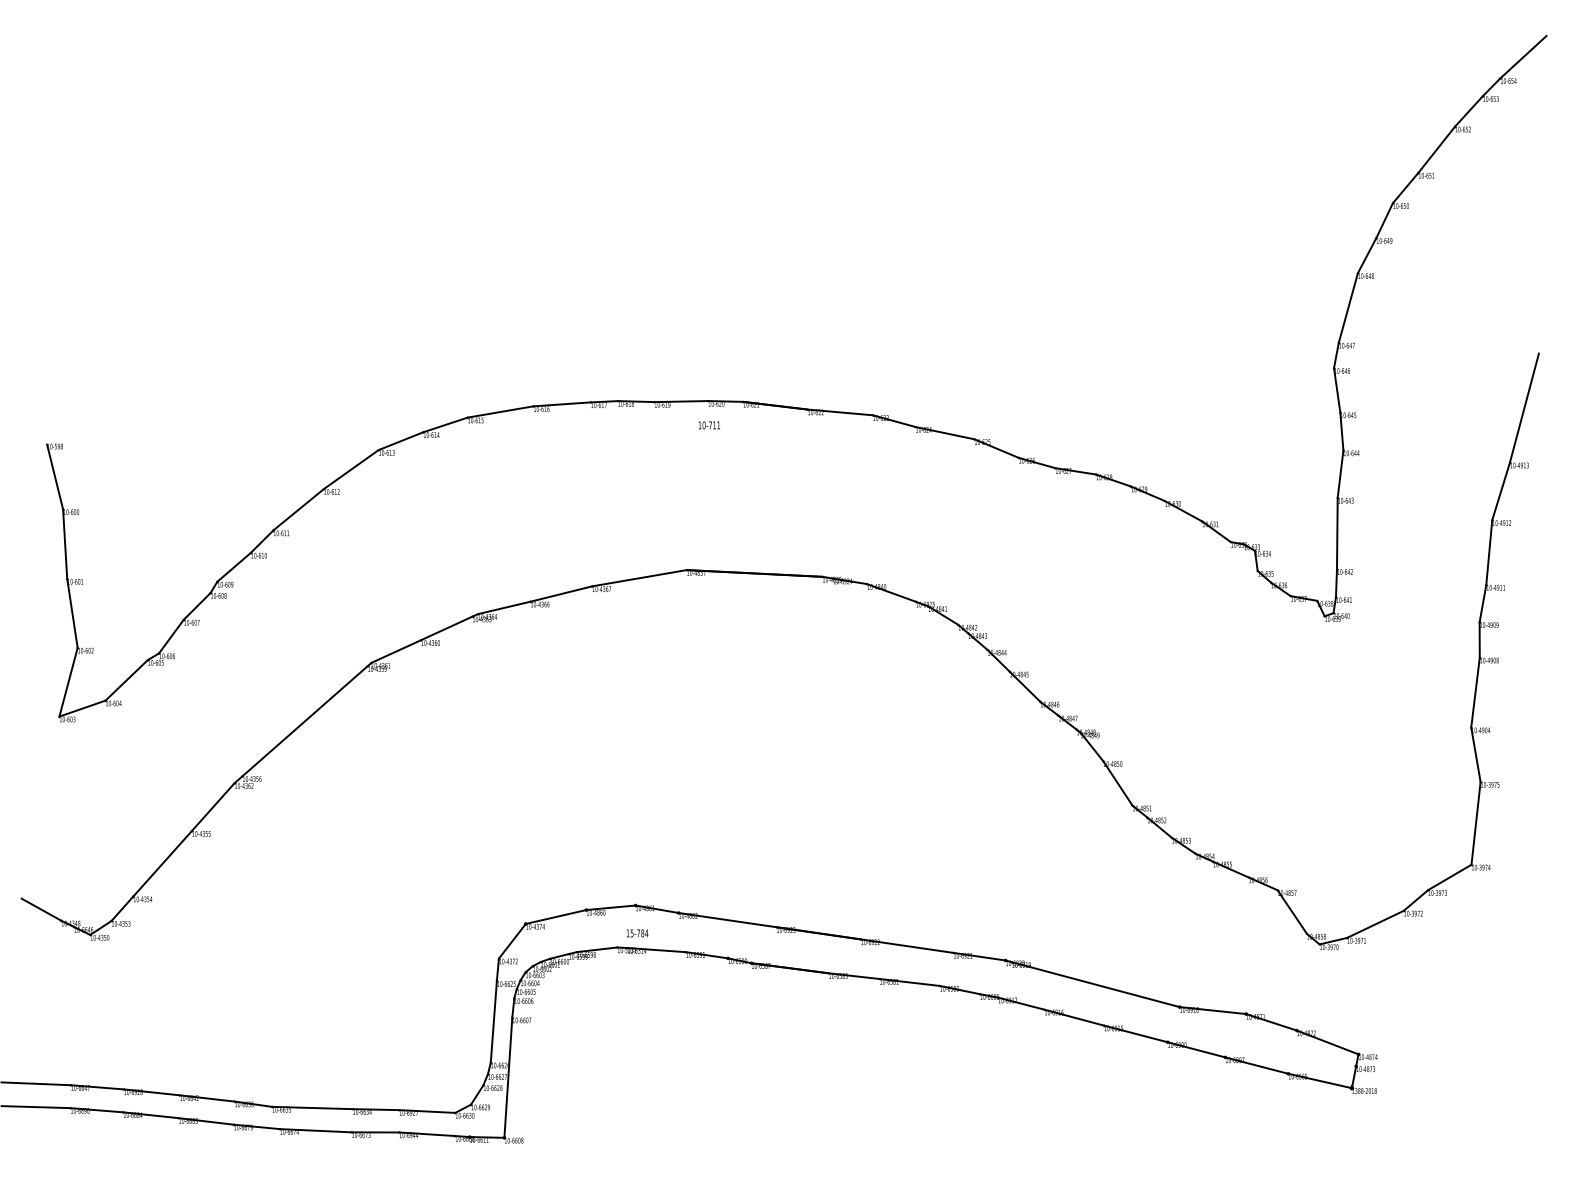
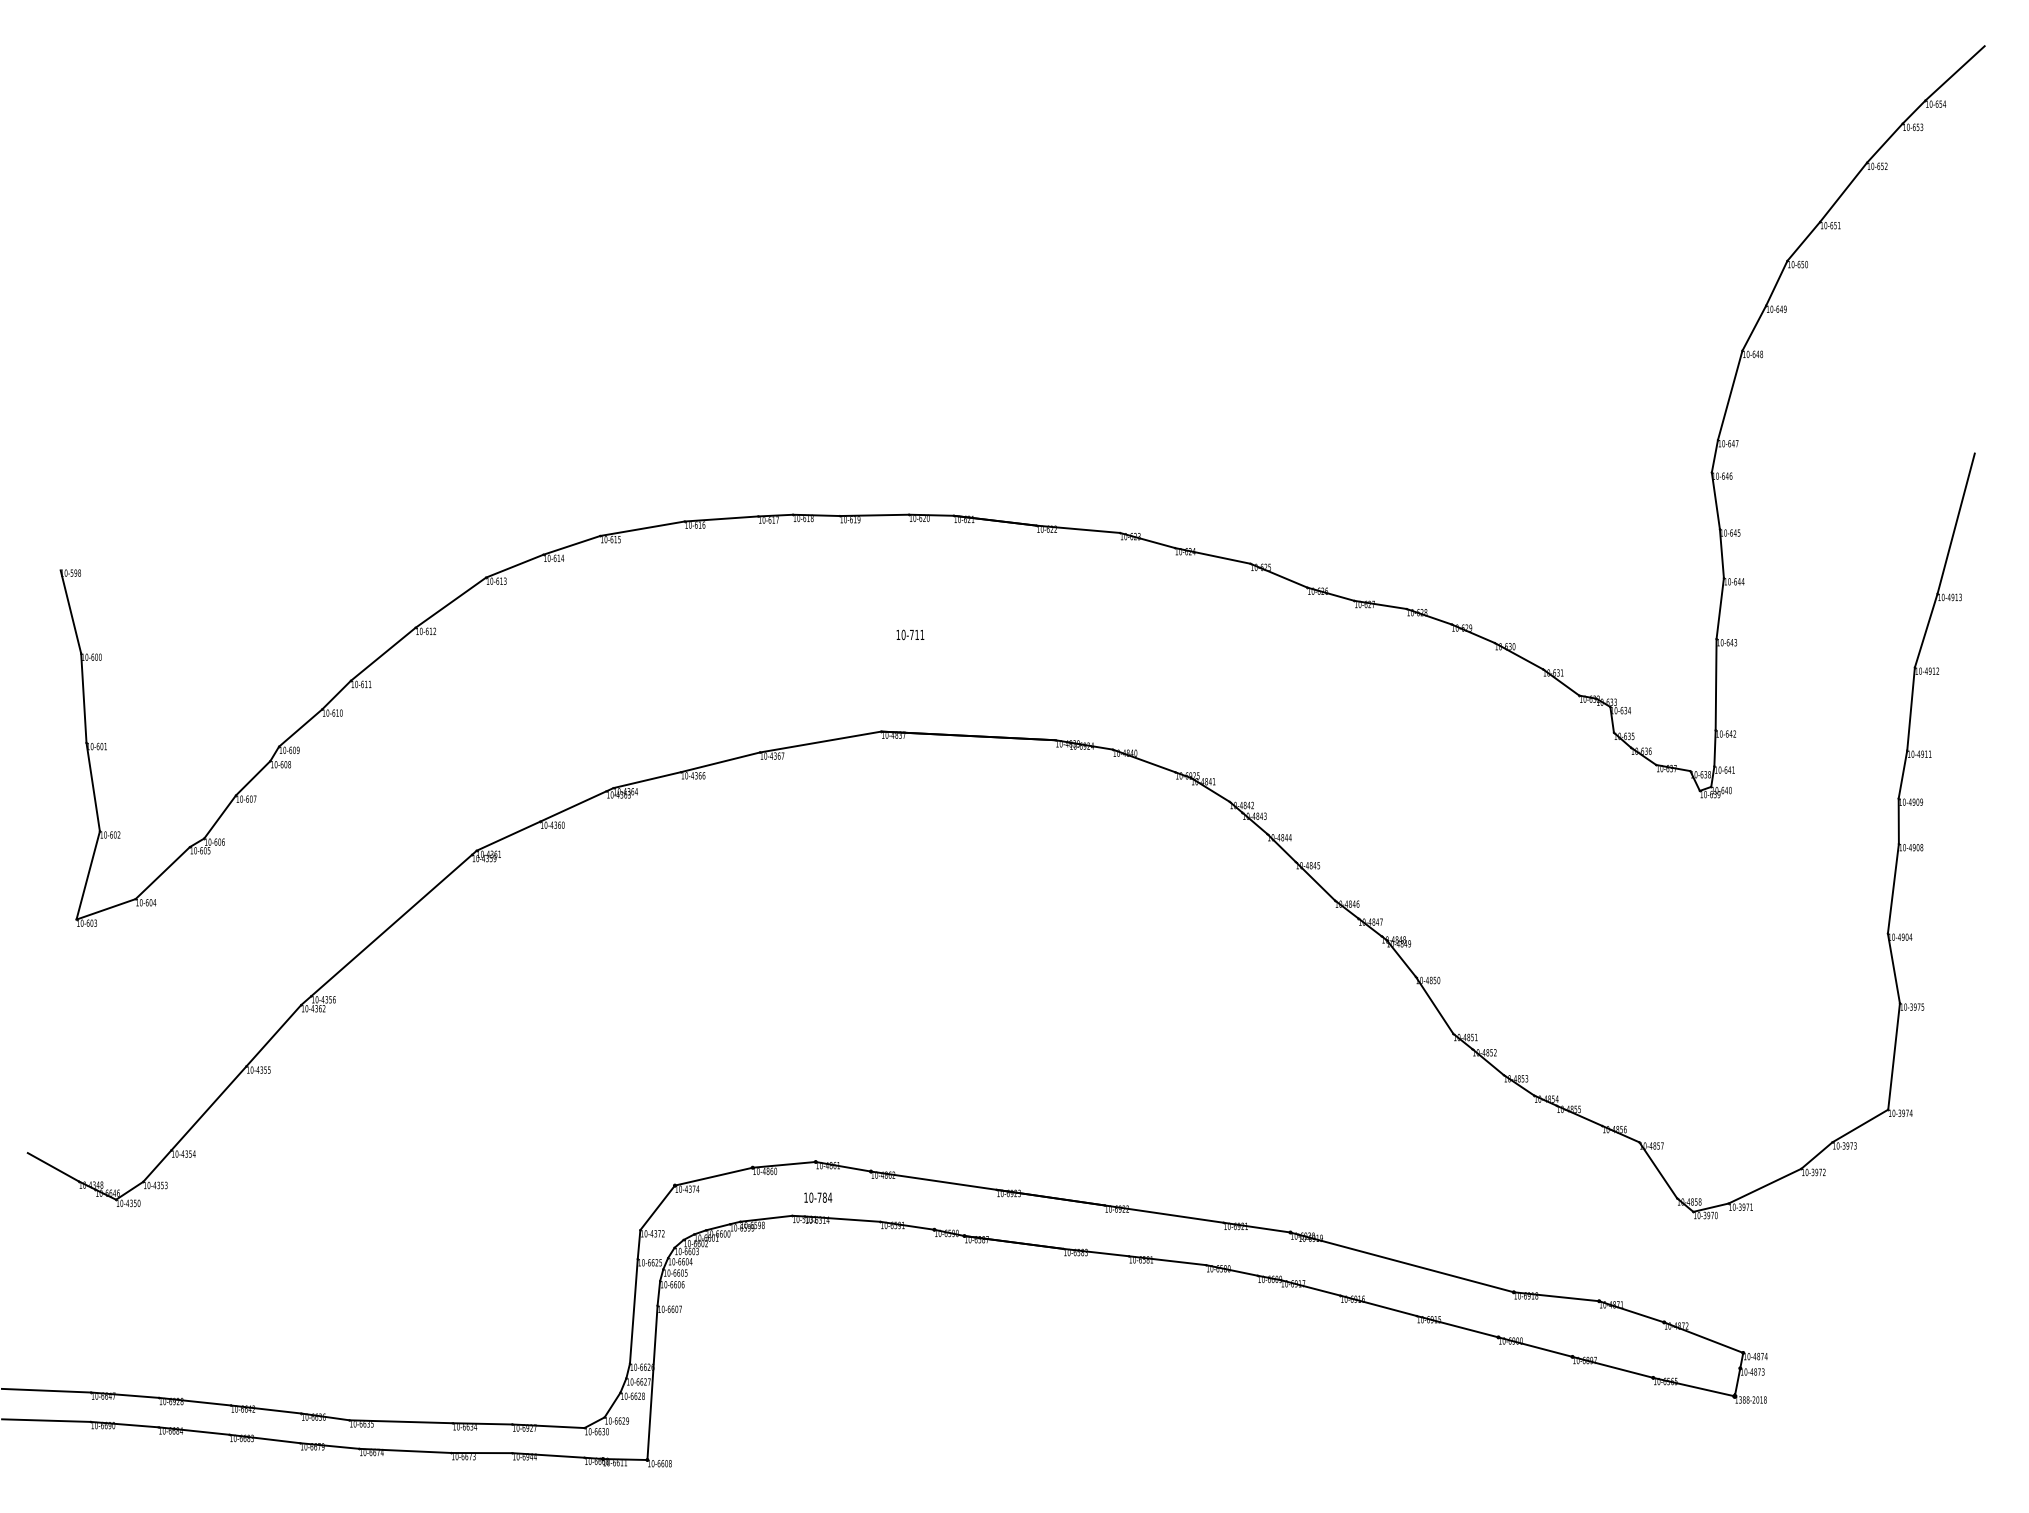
text: (709, 425) -> (910, 634), moved
text: (632, 933) -> (811, 1197), 15-784 -> 10-784

